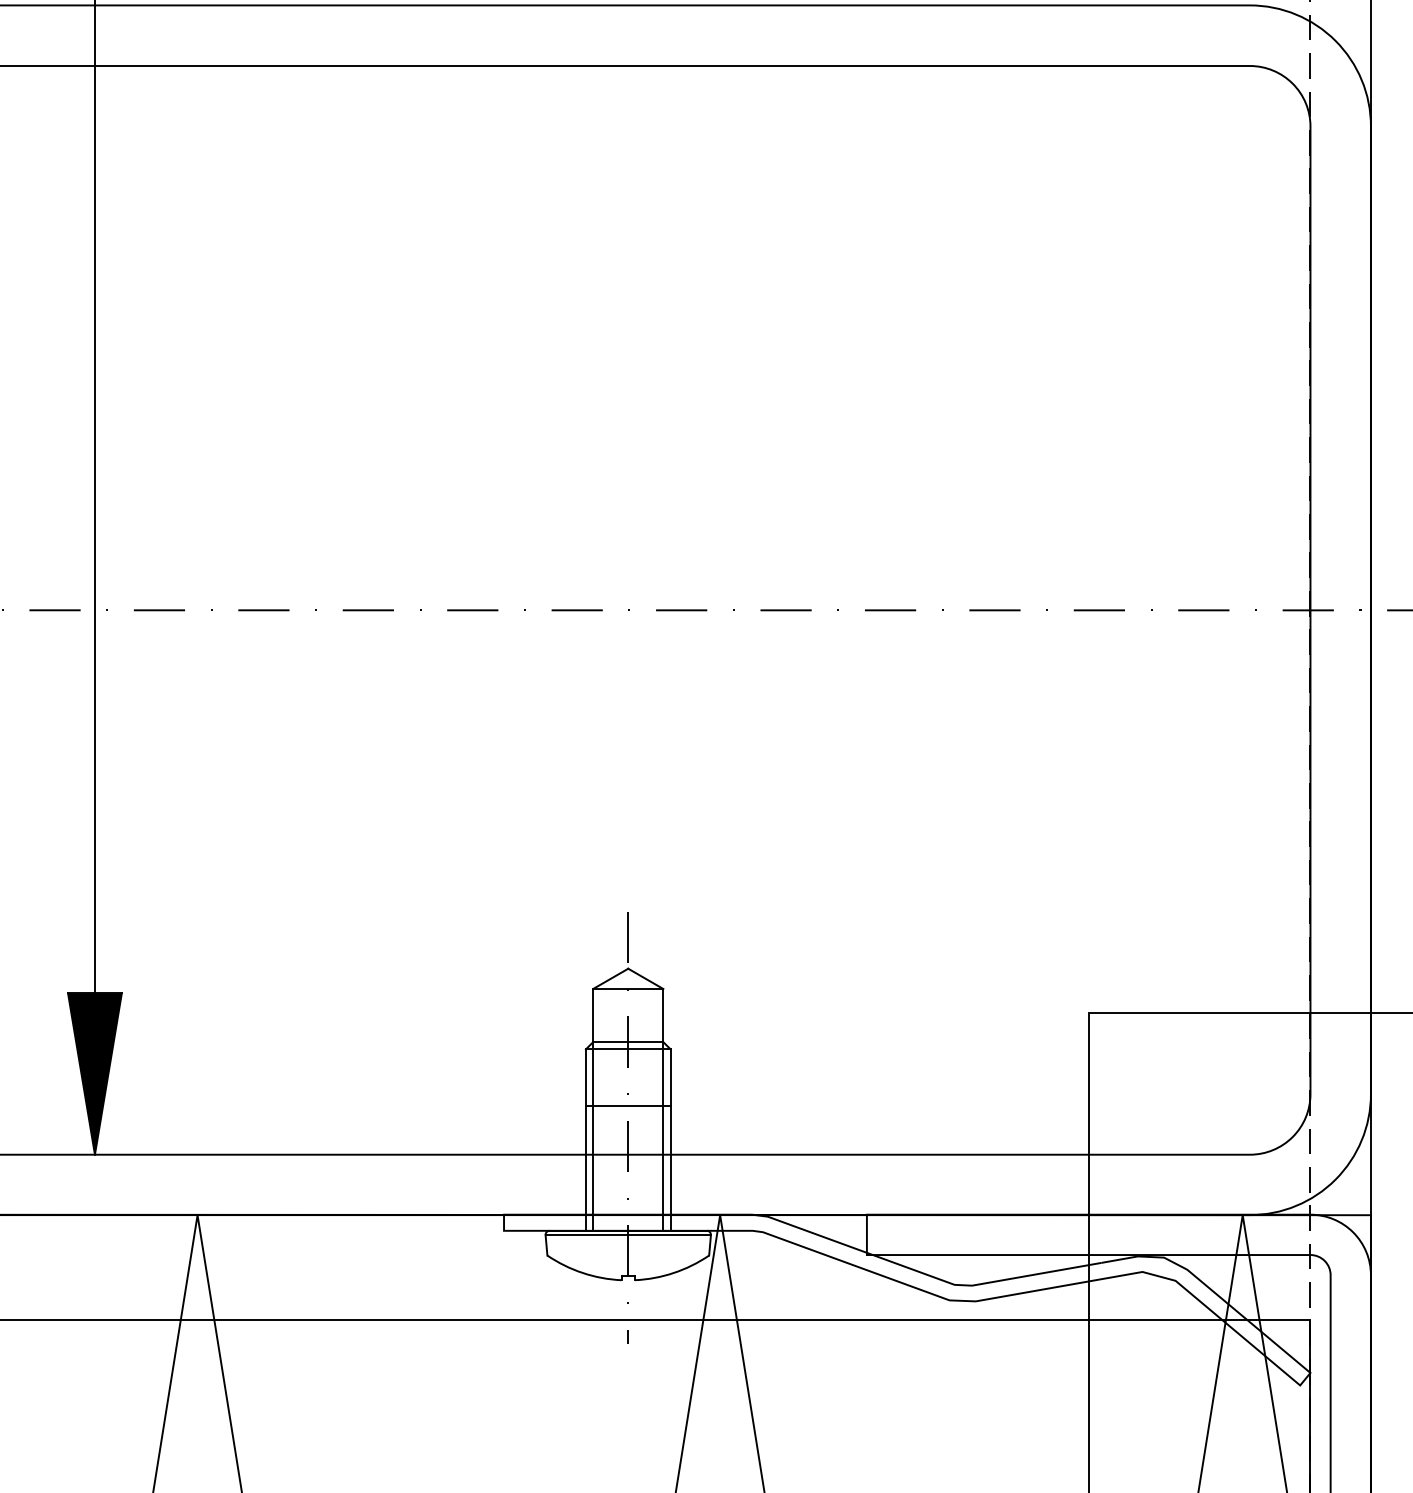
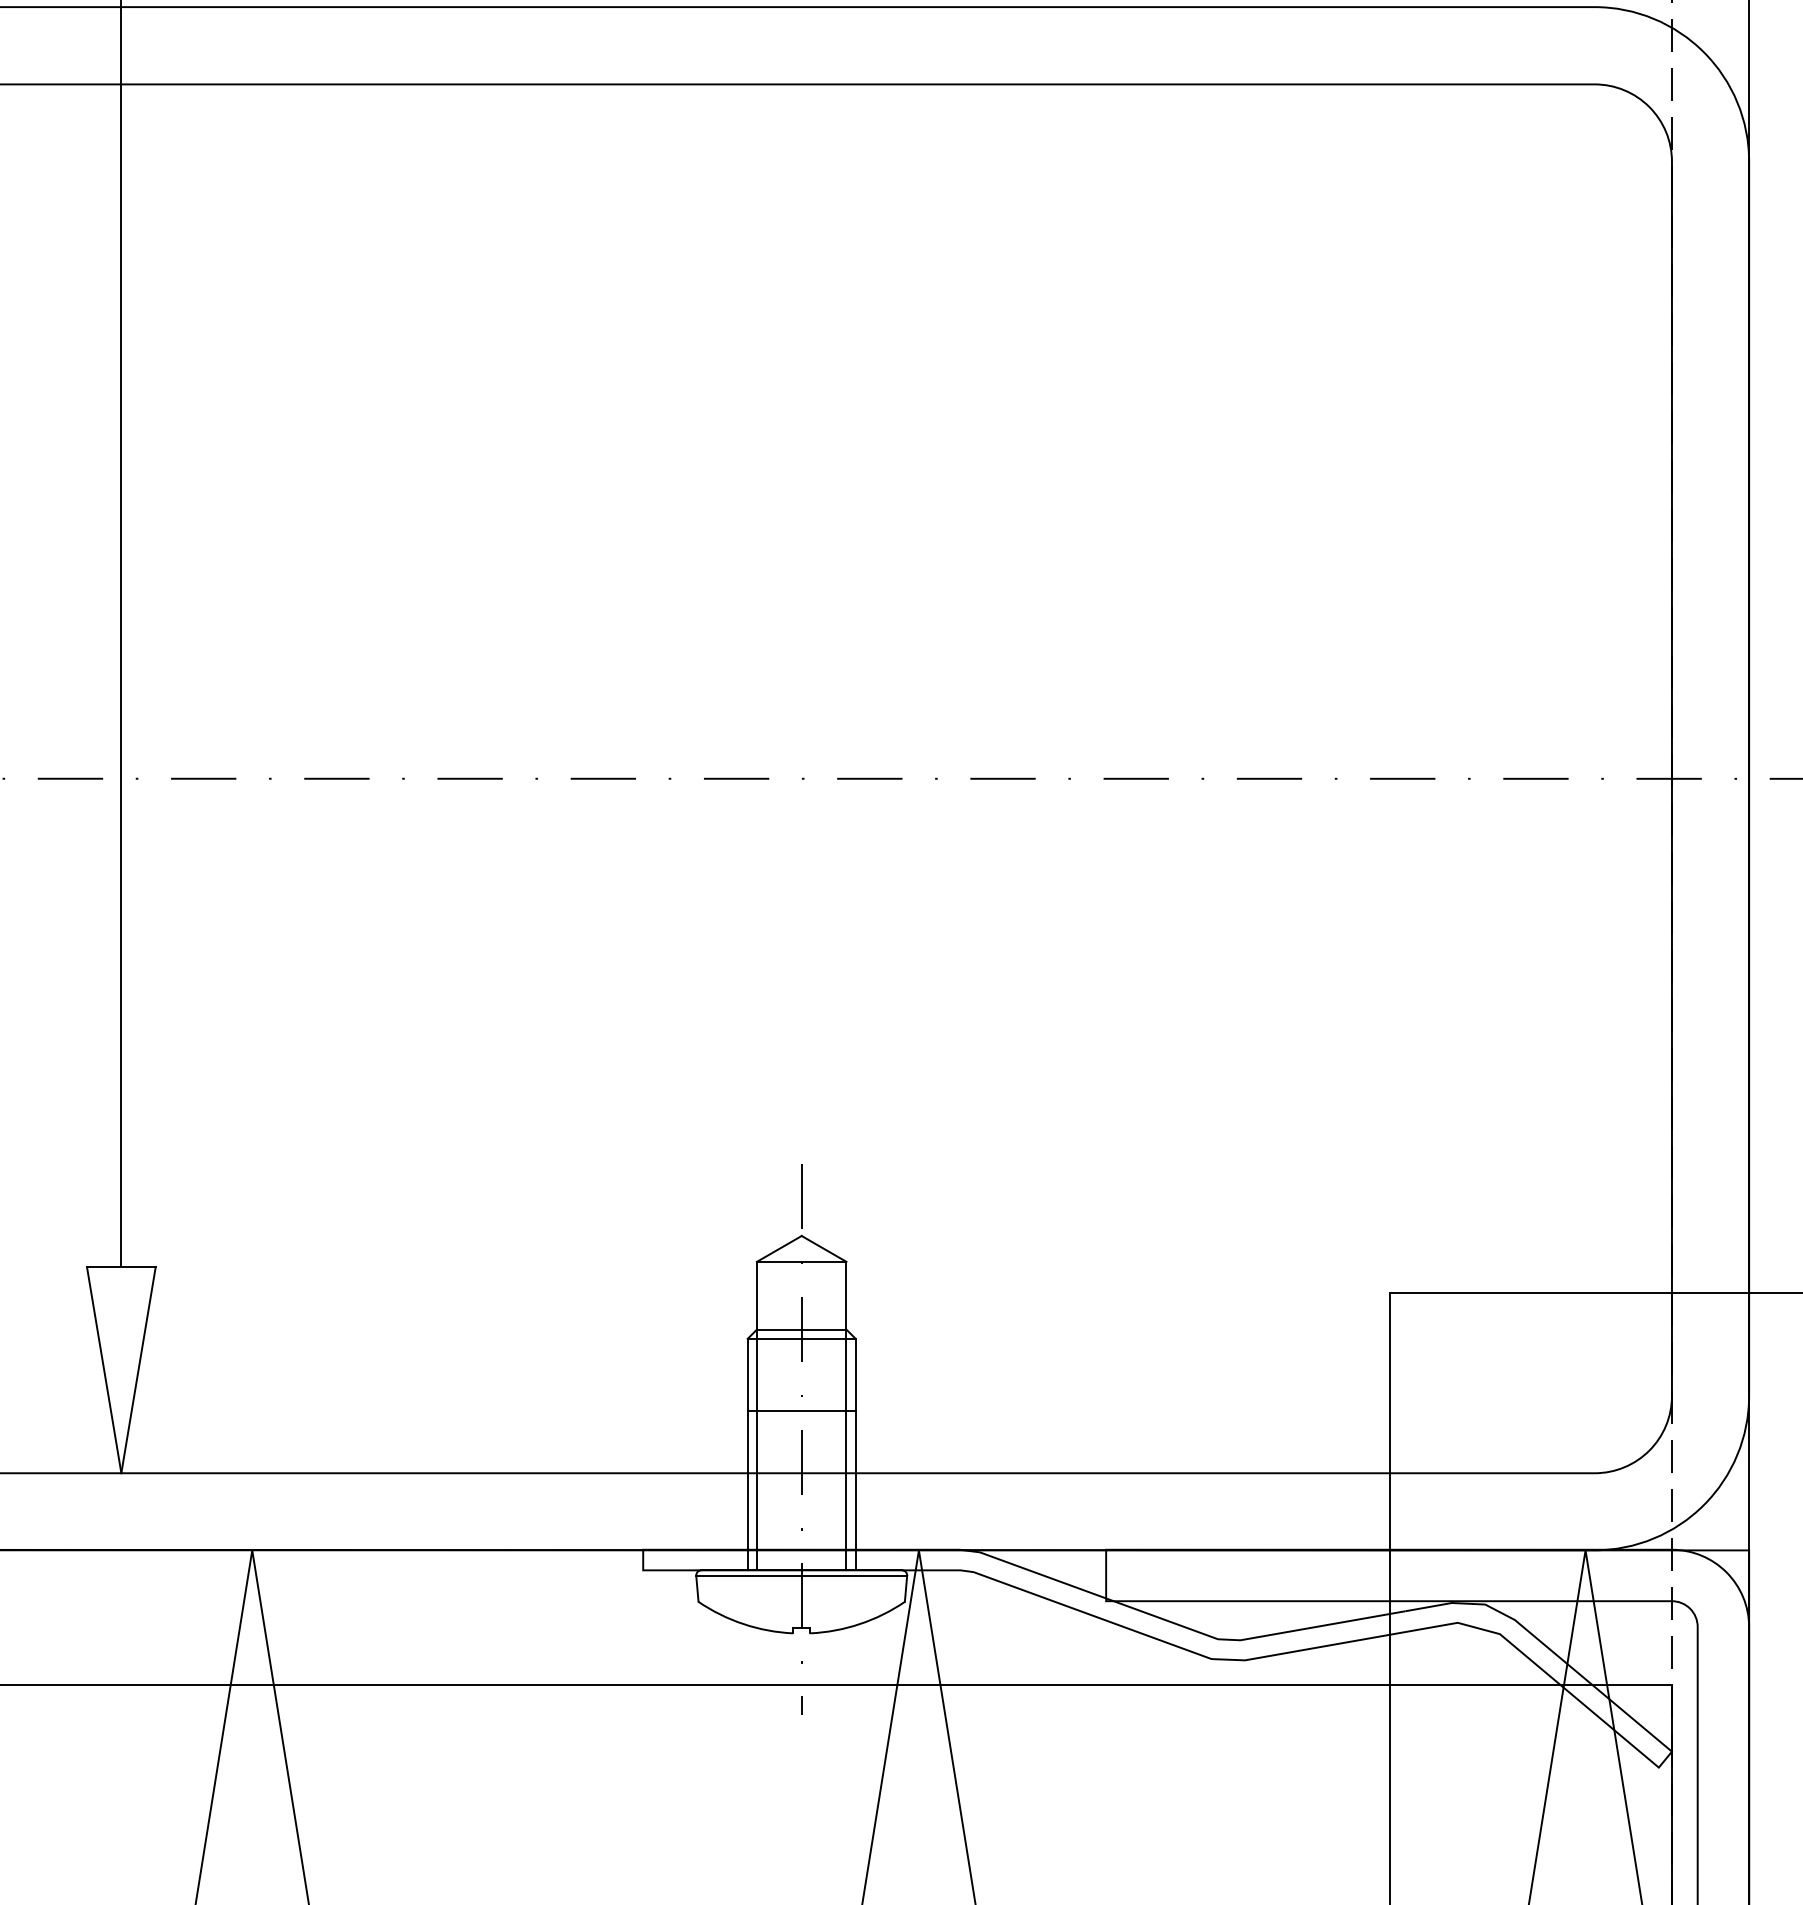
fill: (95, 1074) -> (121, 1370), removed

